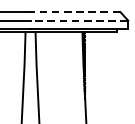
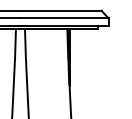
line: (75, 11) -> (61, 10), dashed -> solid
line: (79, 20) -> (64, 18), dashed -> solid

